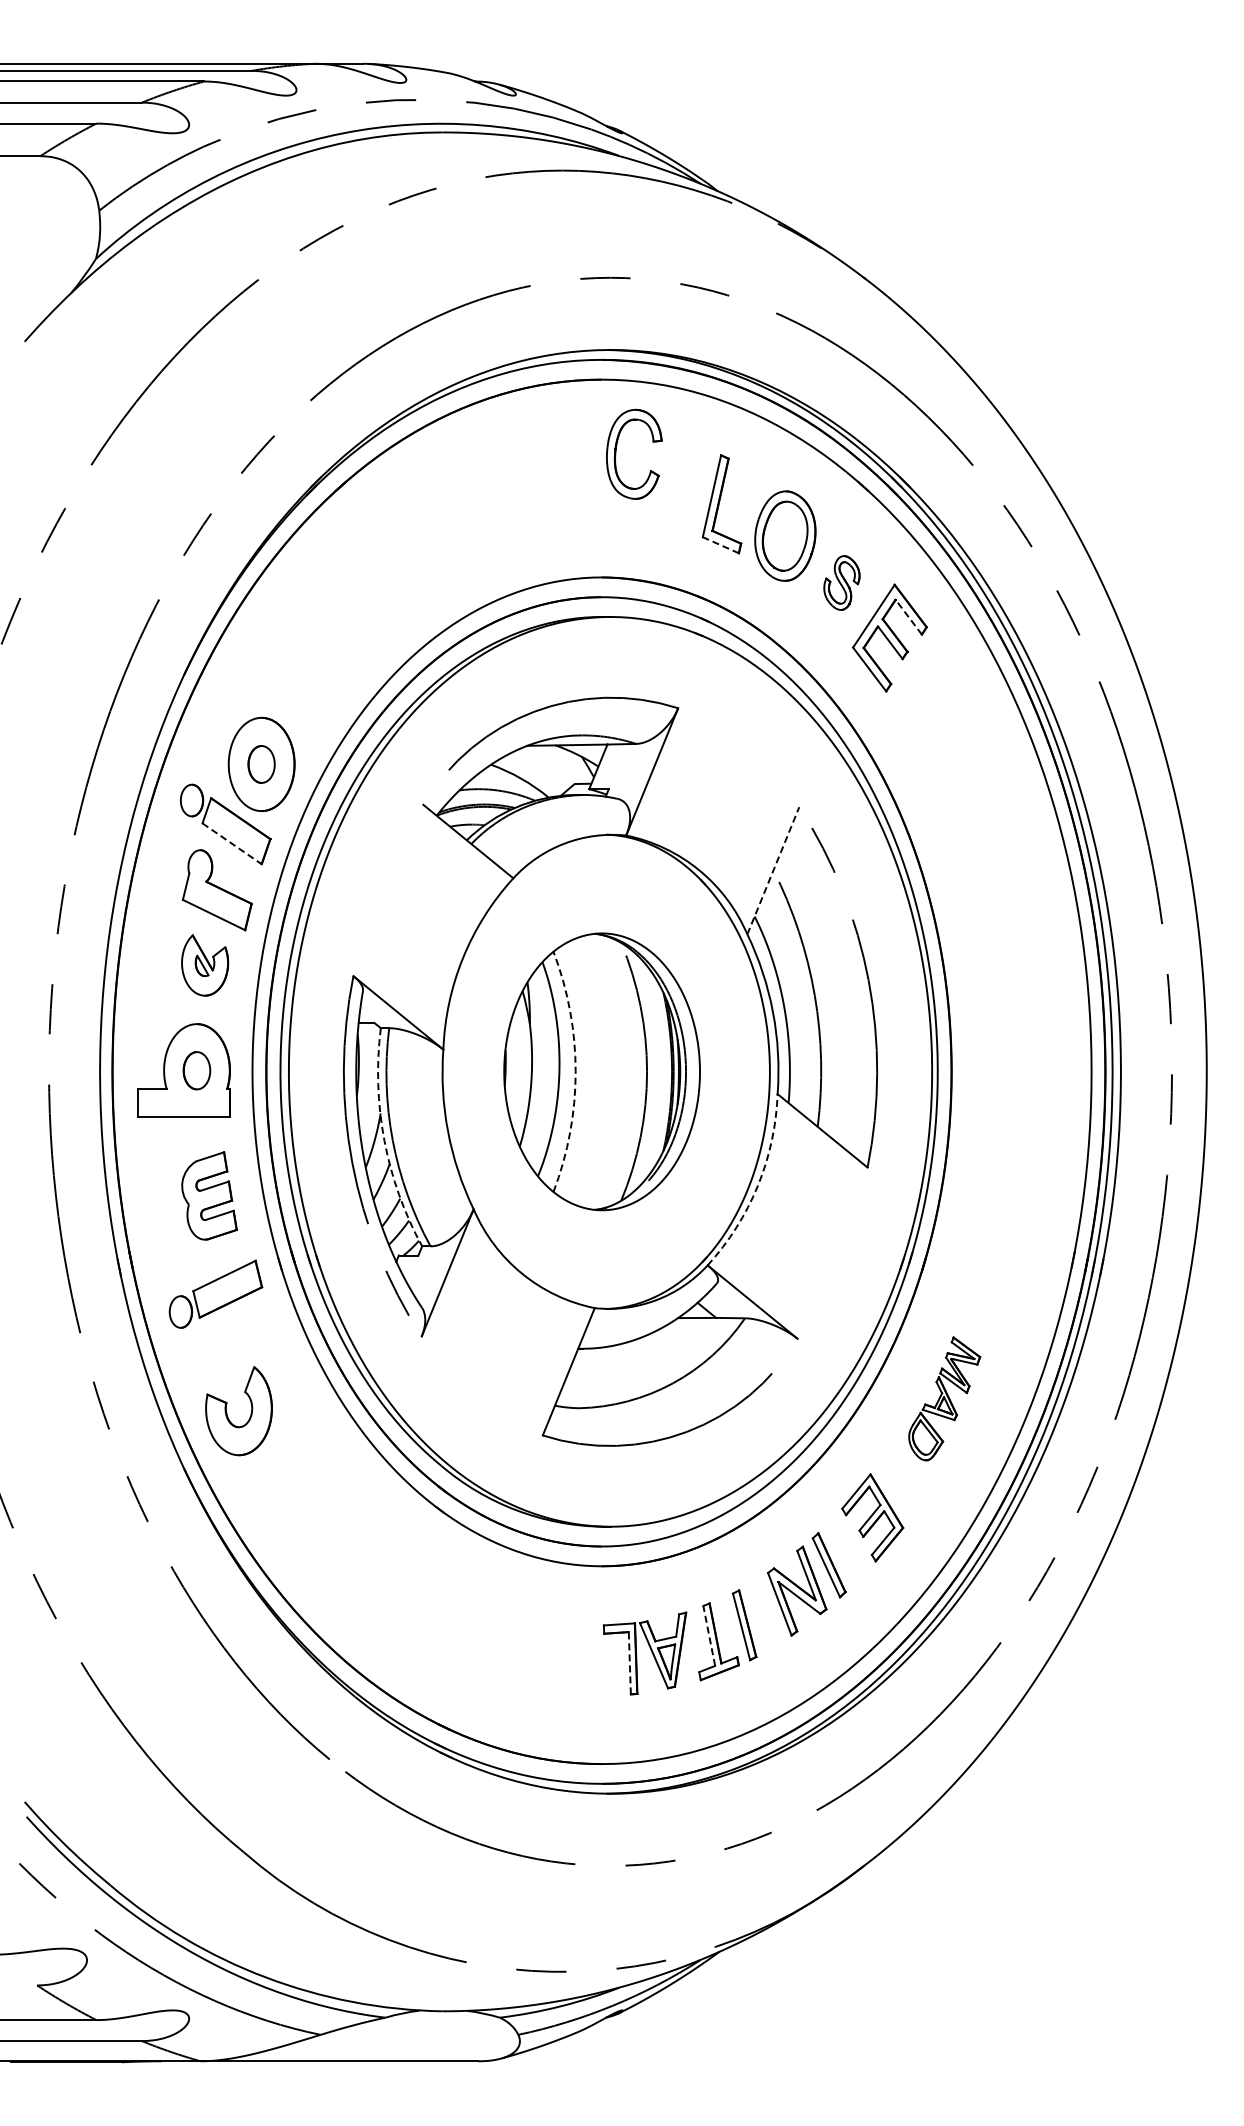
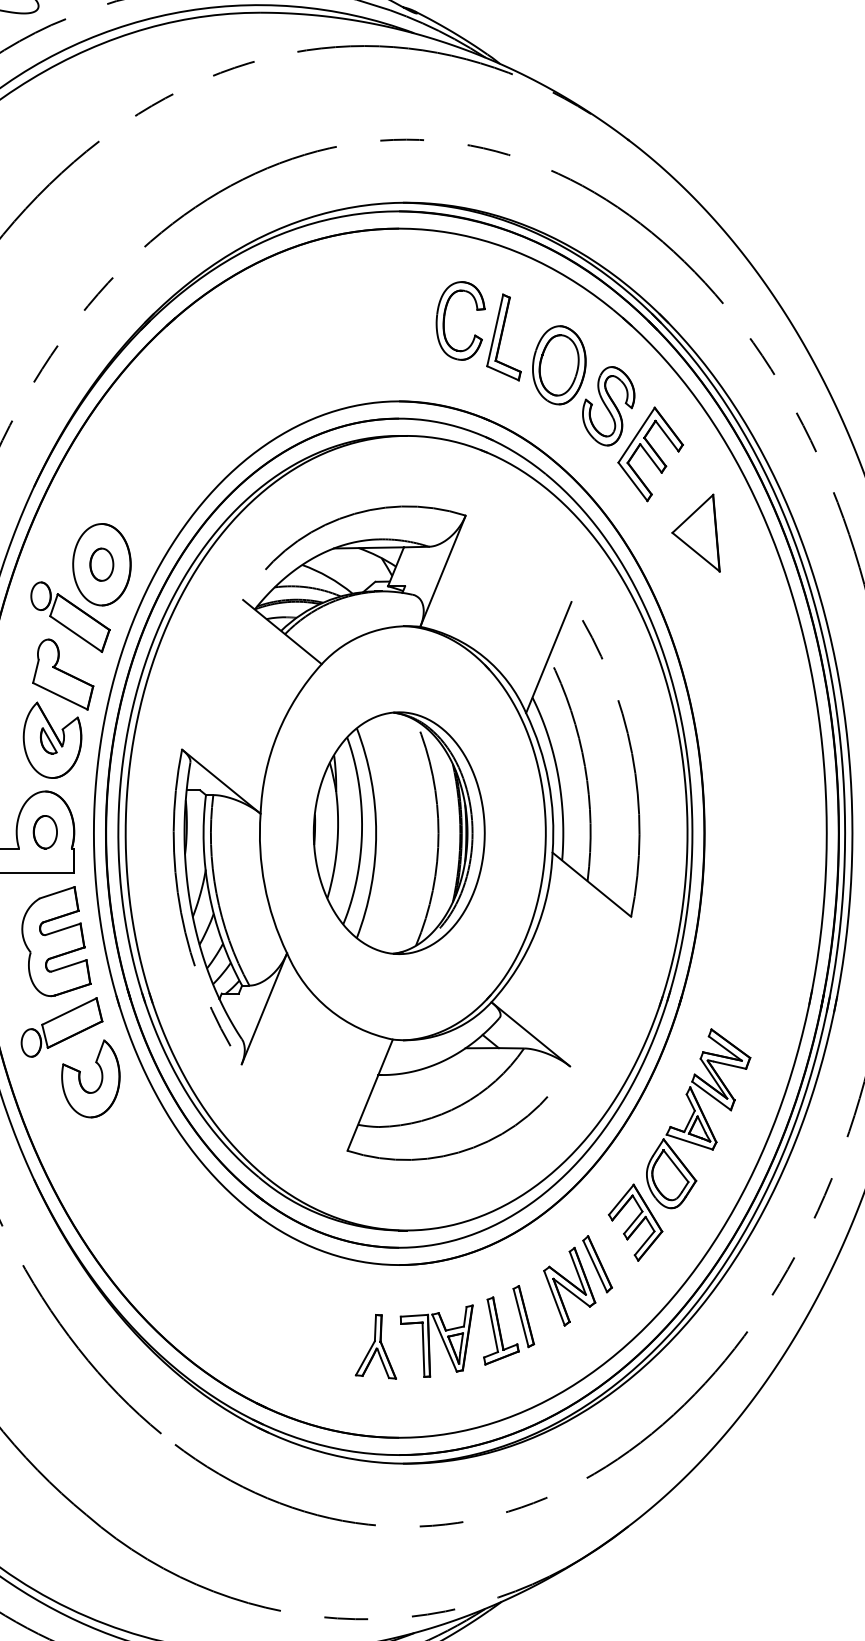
part: (616, 453) -> (445, 320), moved
line: (720, 545) -> (502, 373), dashed -> solid
part: (841, 582) -> (608, 405), size x1.67
line: (908, 617) -> (666, 436), dashed -> solid
part: (941, 728) -> (695, 533), added
line: (232, 844) -> (76, 634), dashed -> solid
line: (773, 870) -> (548, 657), dashed -> solid
part: (204, 965) -> (51, 740), size x1.43
arc: (575, 1071) -> (376, 832), dashed -> solid
arc: (384, 1140) -> (209, 893), dashed -> solid
arc: (757, 1185) -> (534, 932), dashed -> solid
part: (209, 1195) -> (56, 941), size x1.43
part: (944, 1398) -> (698, 1118), size x1.67
part: (227, 1412) -> (80, 1080), moved
line: (709, 1635) -> (493, 1325), dashed -> solid
part: (575, 1659) -> (376, 1346), added
line: (629, 1662) -> (423, 1349), dashed -> solid

